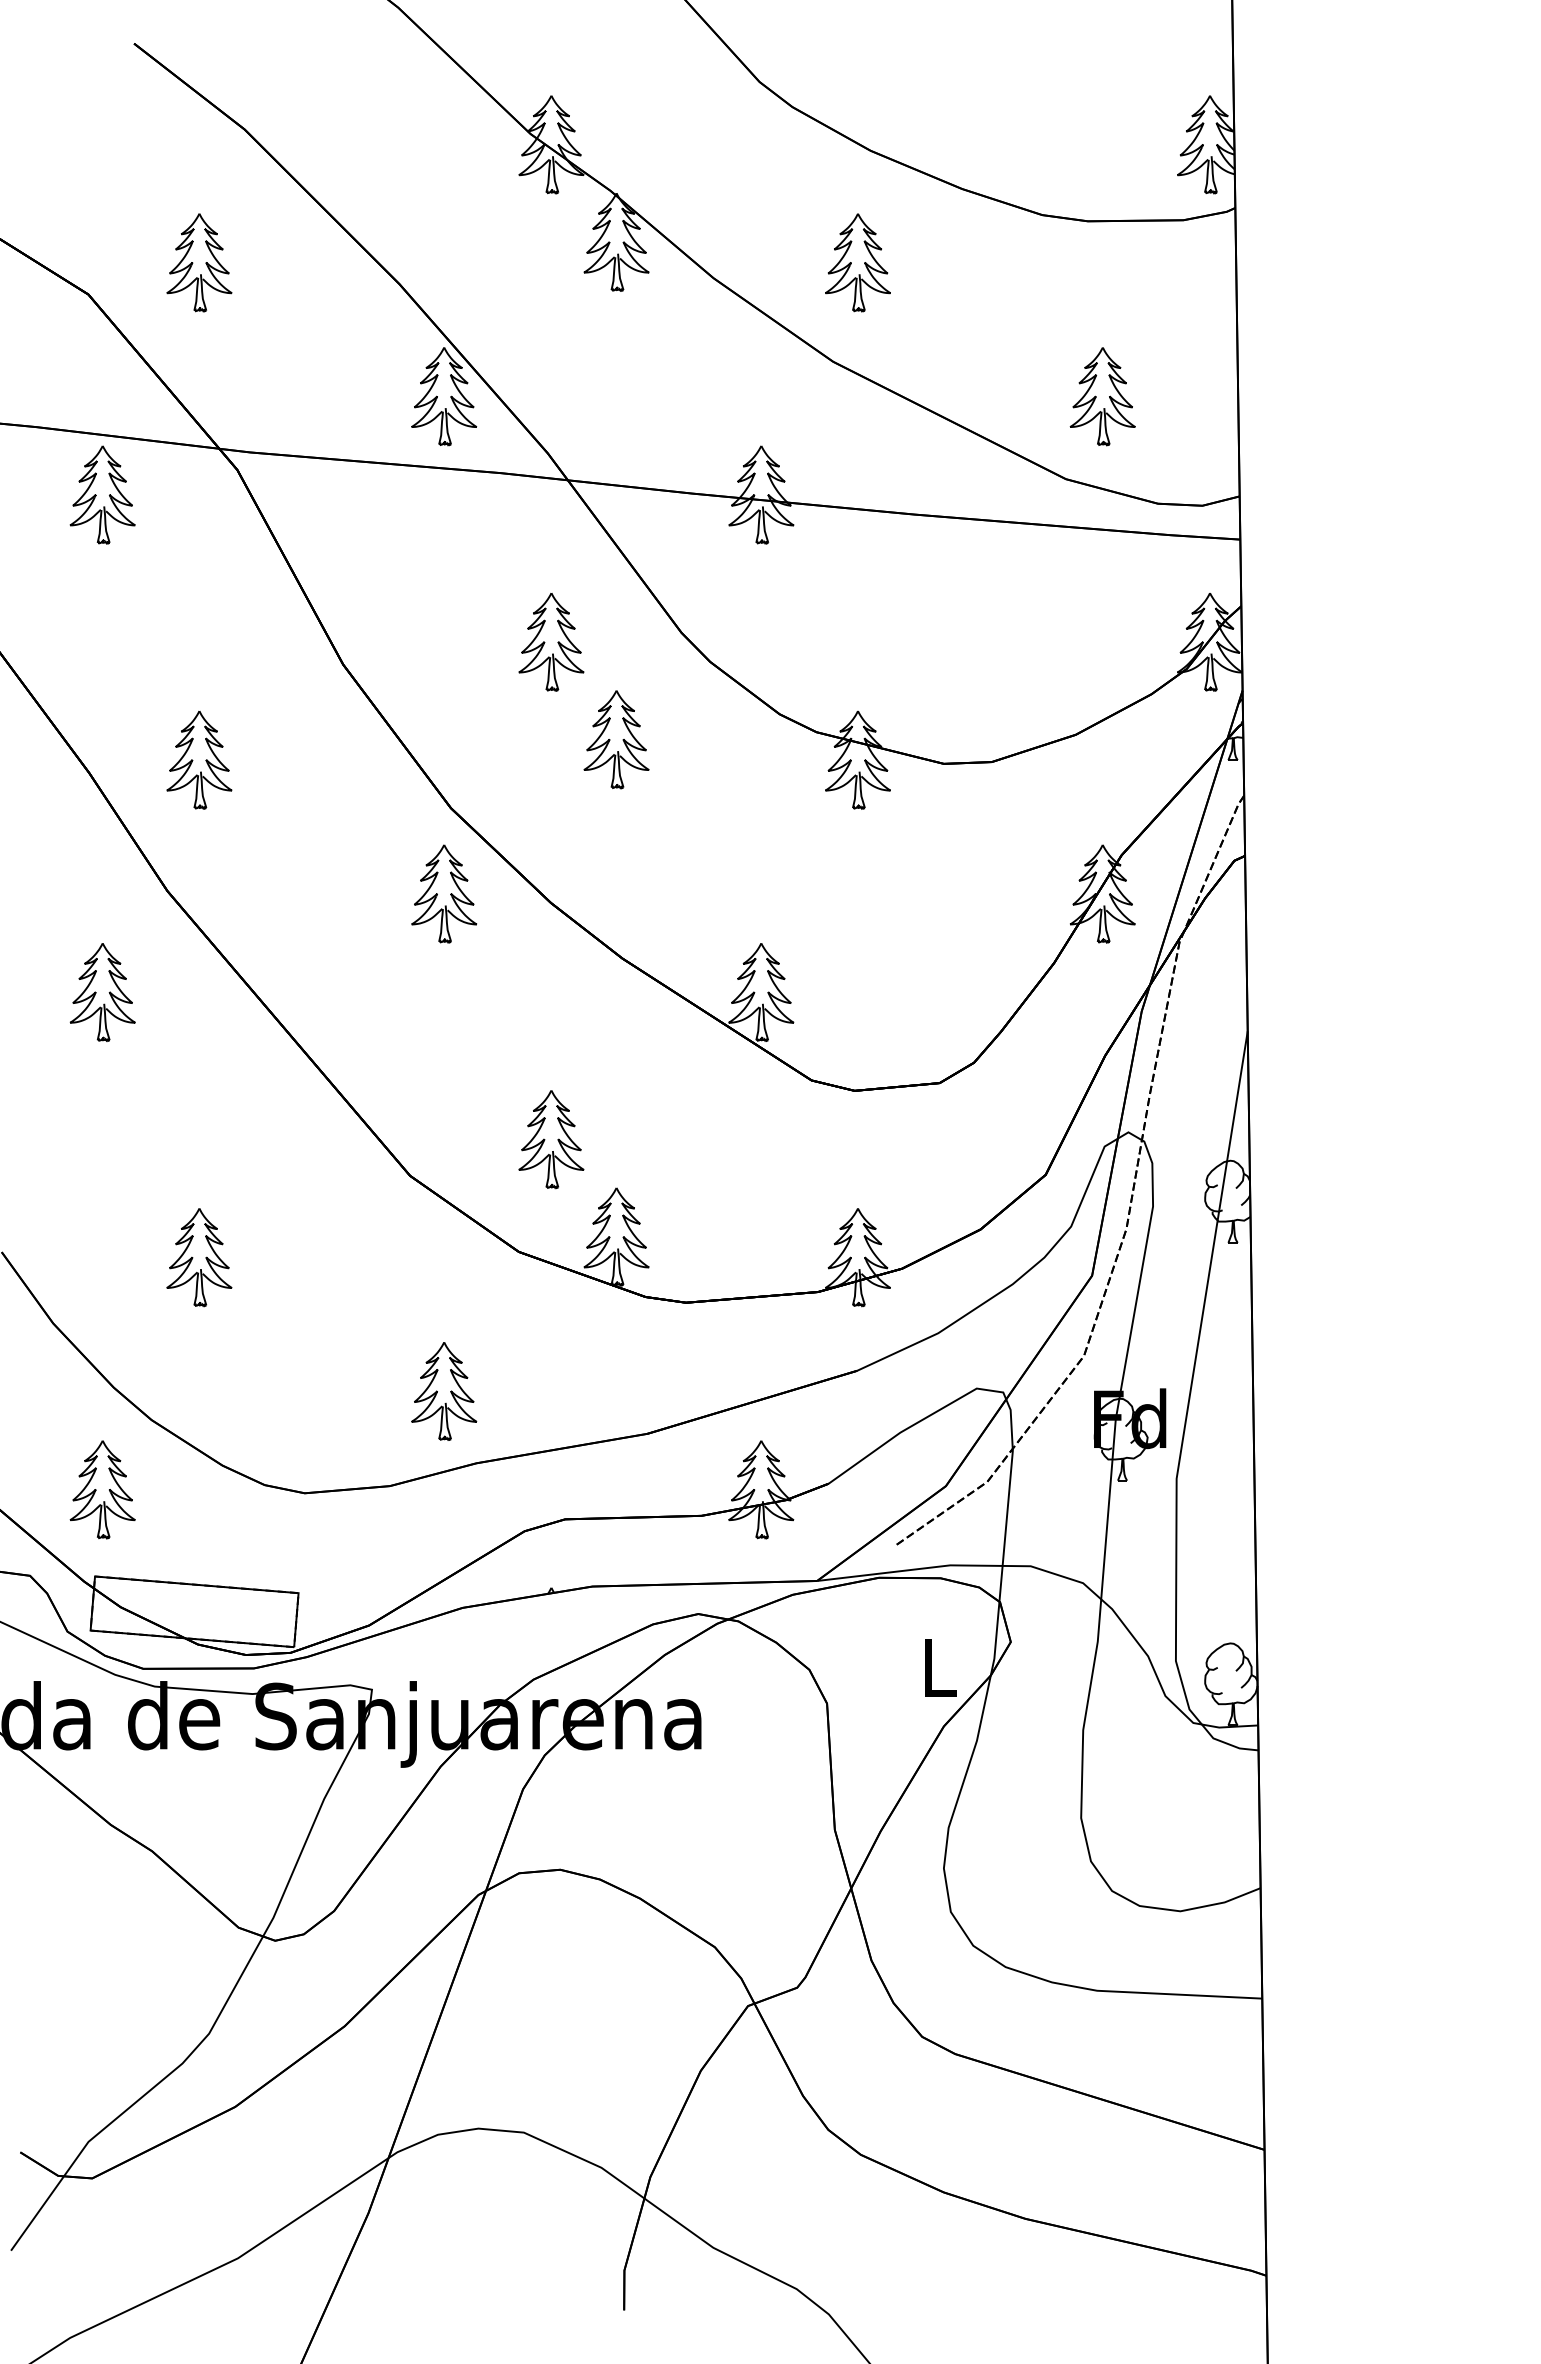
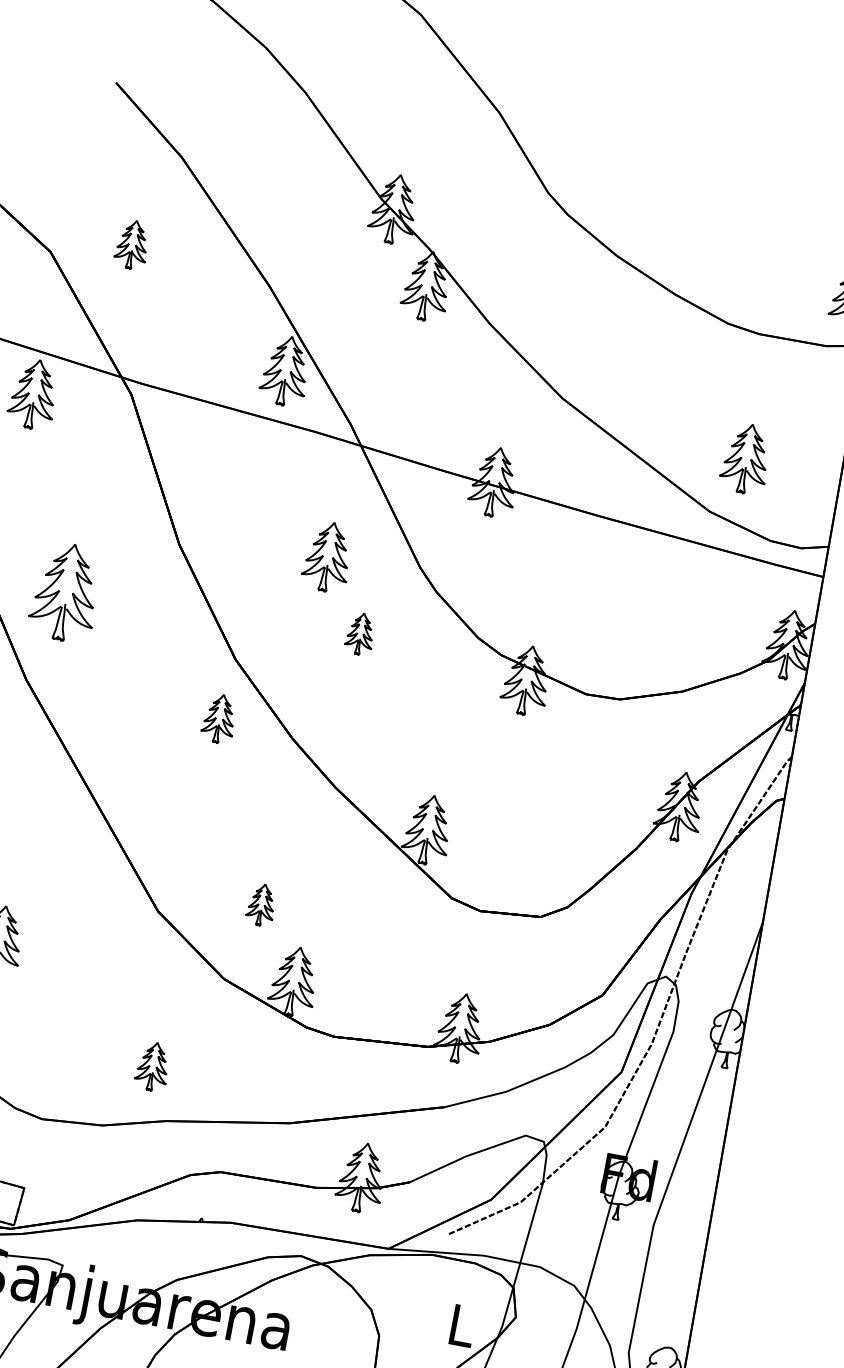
part: (199, 262) -> (132, 244), size x0.7
part: (857, 262) -> (592, 332), removed
part: (616, 739) -> (360, 633), size x0.6
part: (199, 760) -> (66, 592), size x1.4
part: (444, 893) -> (219, 718), size x0.7
part: (551, 1139) -> (261, 904), size x0.6
part: (444, 1391) -> (153, 1066), size x0.7

